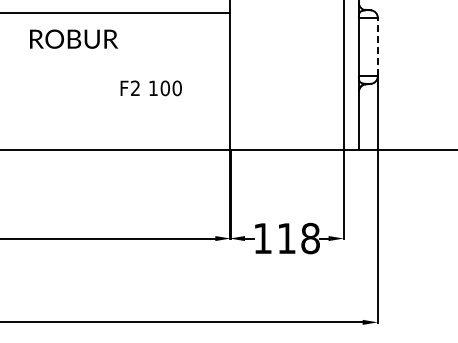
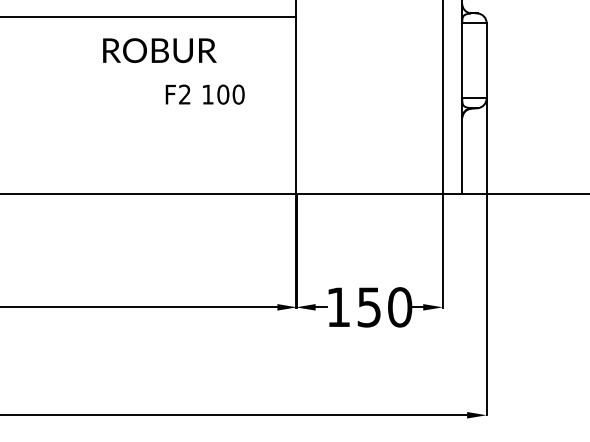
text: (74, 38) -> (160, 49), moved
line: (377, 46) -> (486, 60), dashed -> solid
text: (150, 88) -> (204, 94), moved
text: (298, 238) -> (384, 307), 118 -> 150

